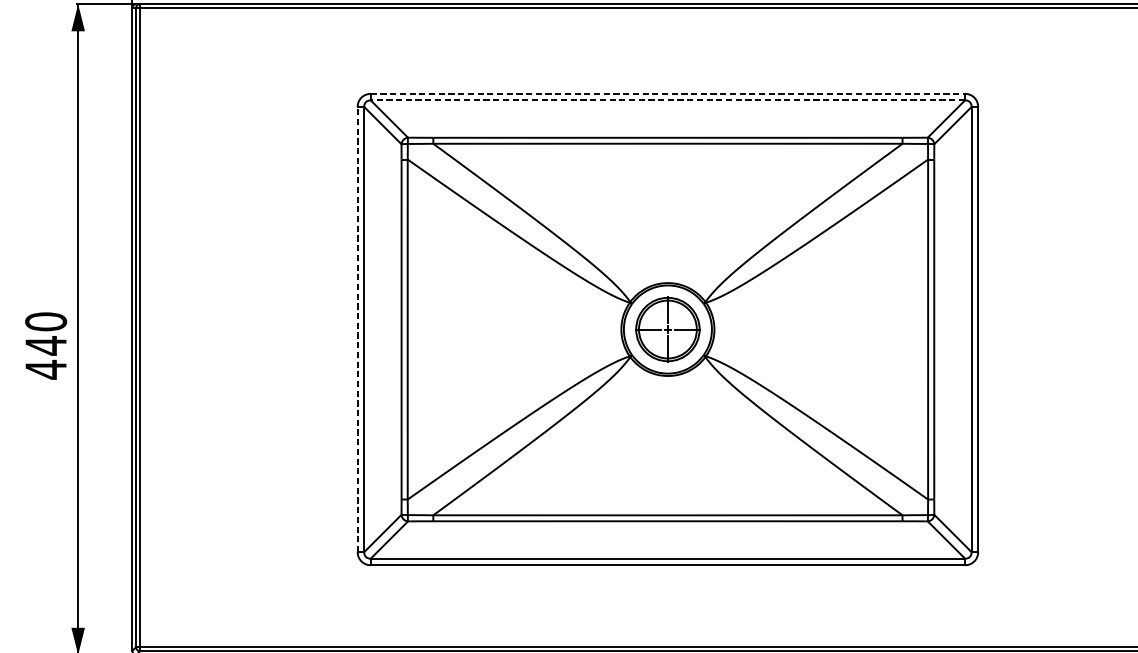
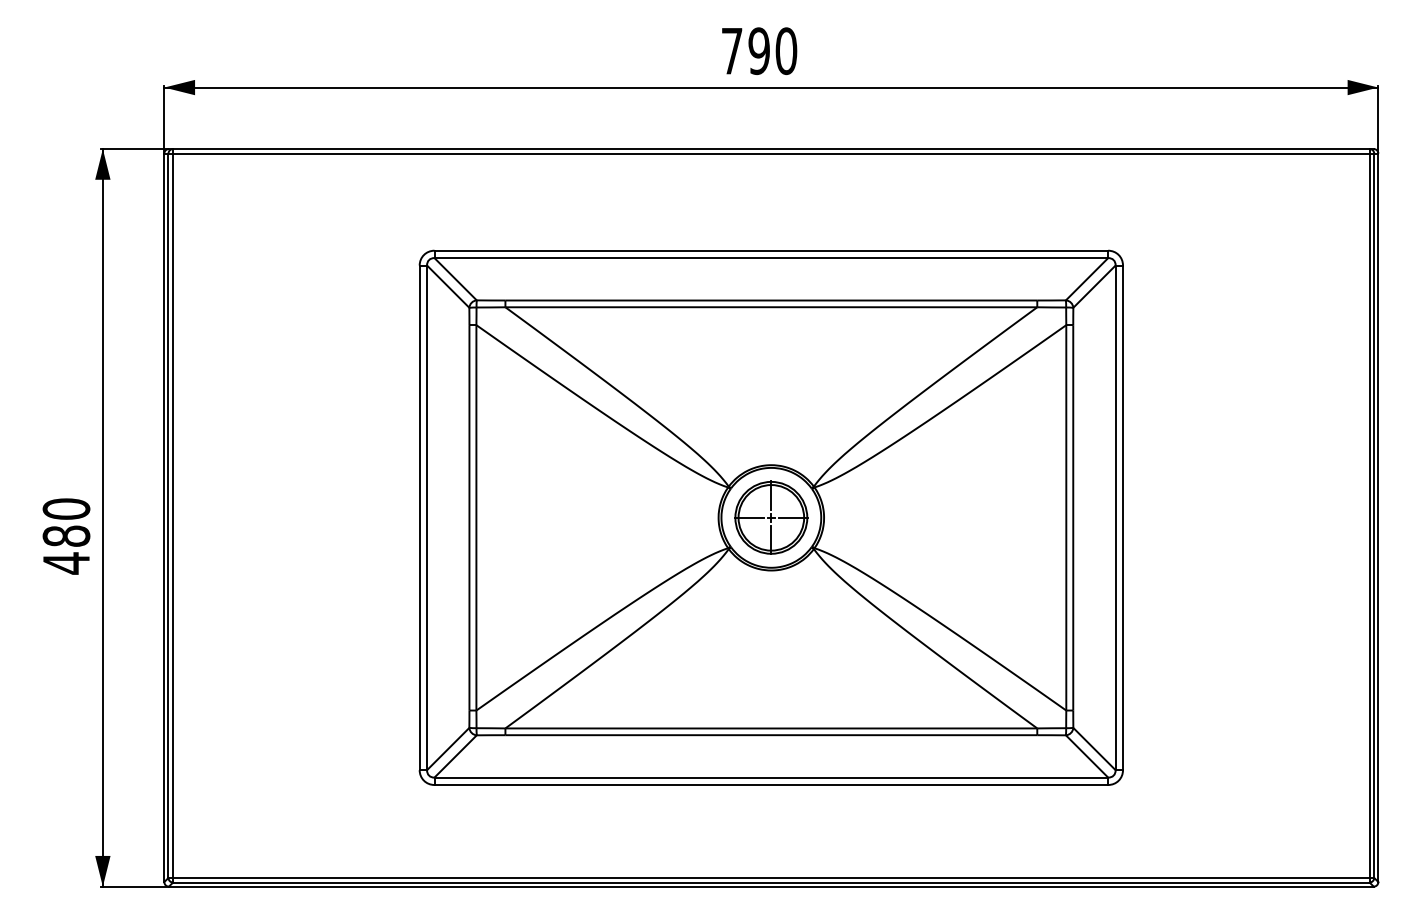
line: (668, 93) -> (771, 250), dashed -> solid
line: (668, 100) -> (771, 258), dashed -> solid
line: (357, 329) -> (419, 517), dashed -> solid
text: (46, 345) -> (66, 536), 440 -> 480

